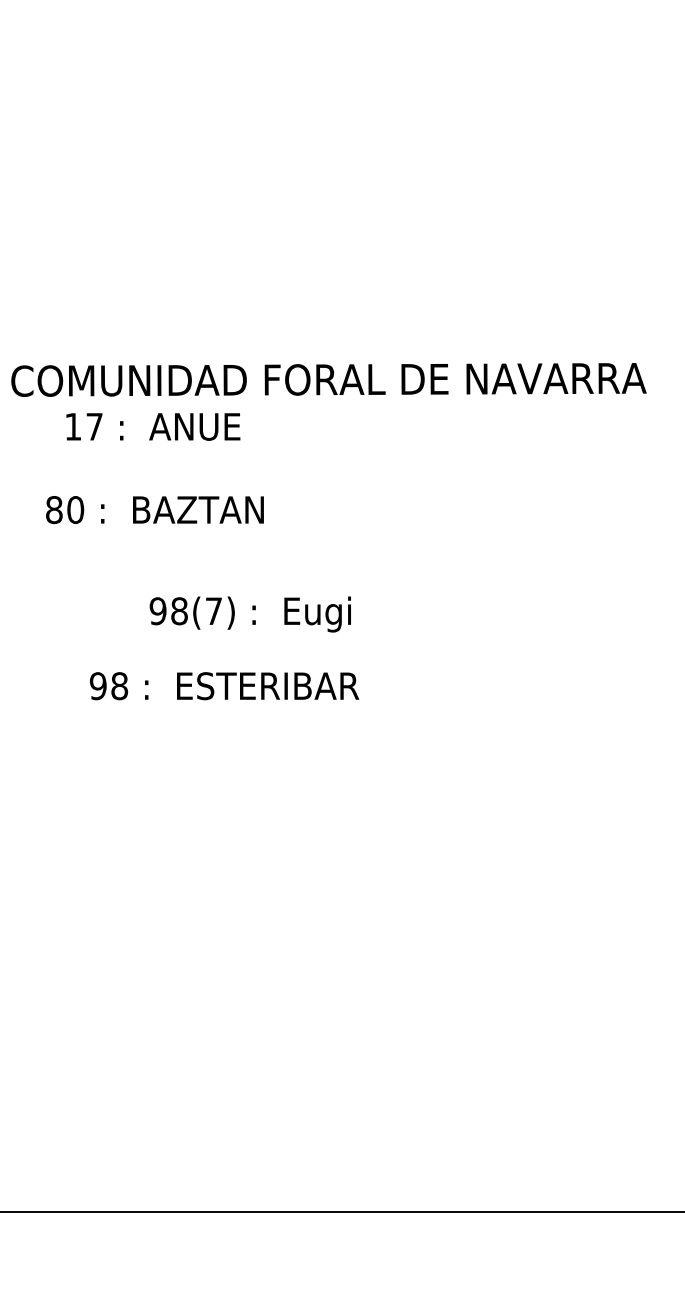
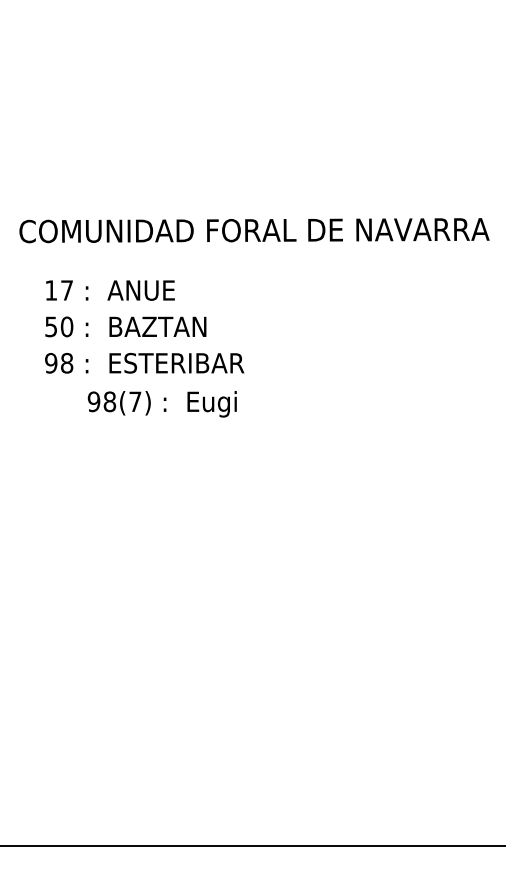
text: (153, 426) -> (110, 290), moved
text: (54, 510) -> (51, 327), 80 -> 50
text: (249, 614) -> (161, 404), moved
text: (224, 686) -> (144, 363), moved

